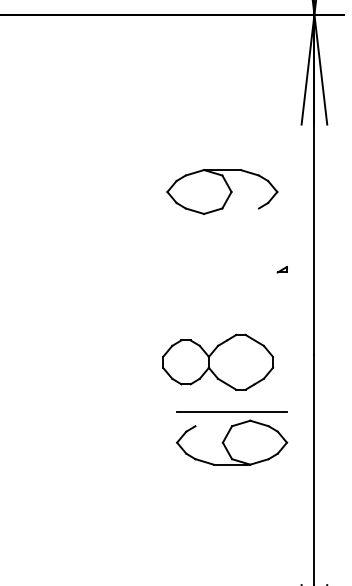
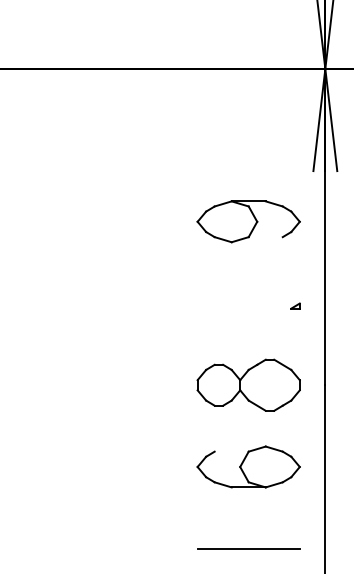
part: (222, 191) -> (248, 221), moved
part: (217, 361) -> (248, 384), moved
line: (231, 412) -> (248, 548), moved

